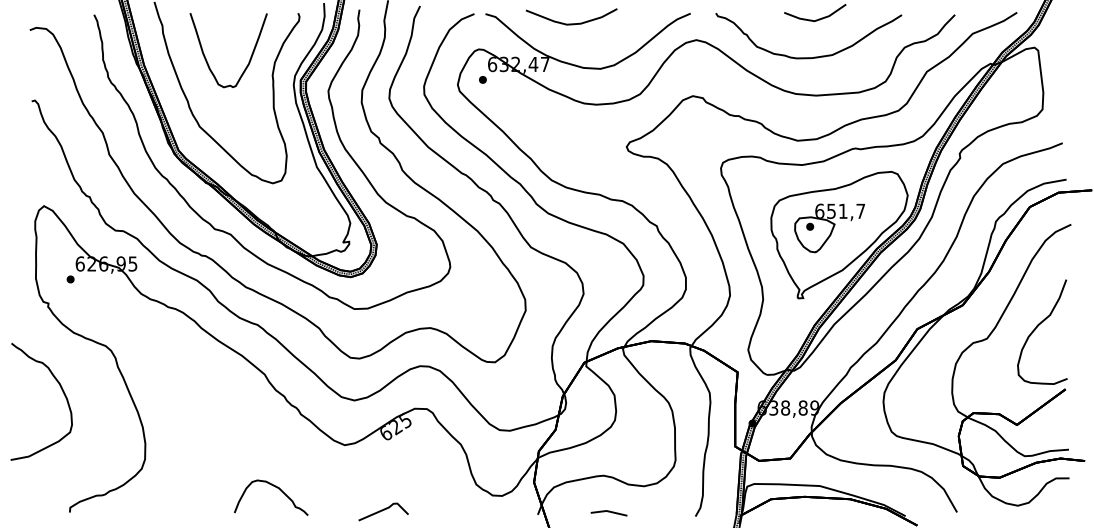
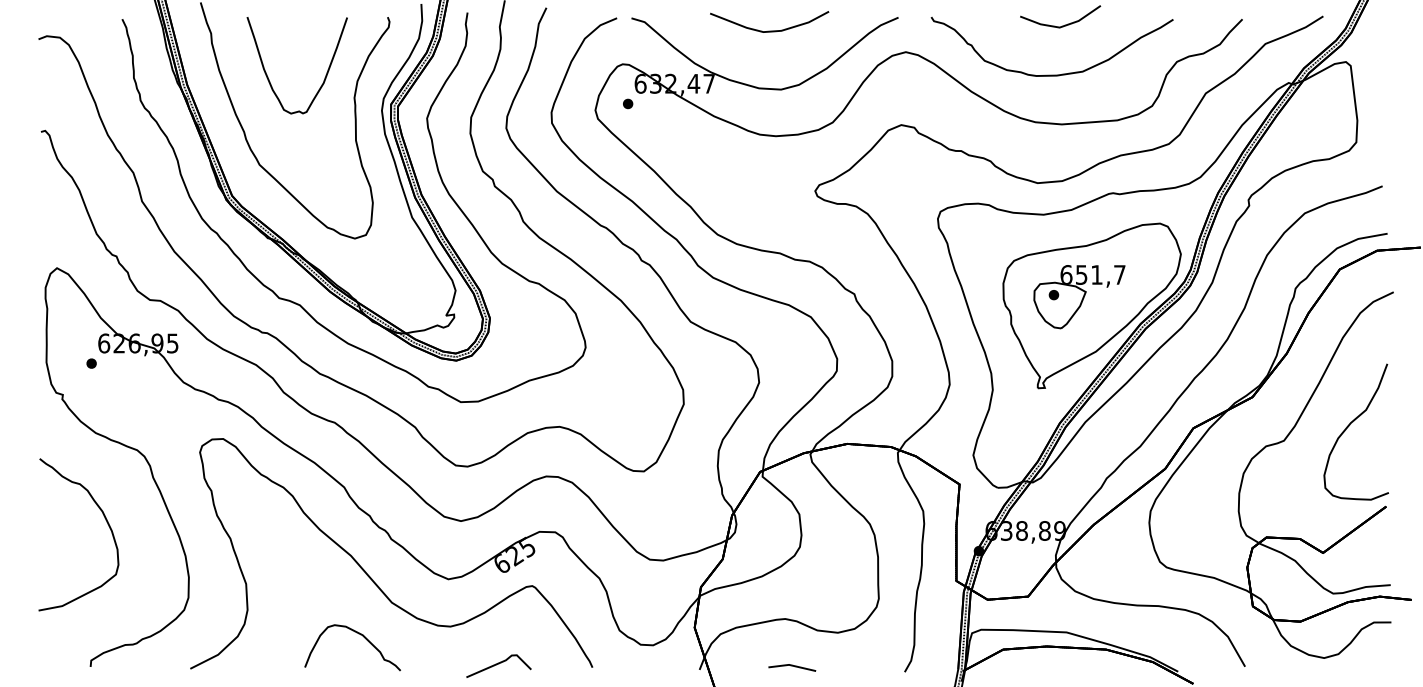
curve: (571, 23) -> (769, 30), moved
curve: (62, 390) -> (105, 520), moved
curve: (281, 438) -> (365, 570), added

